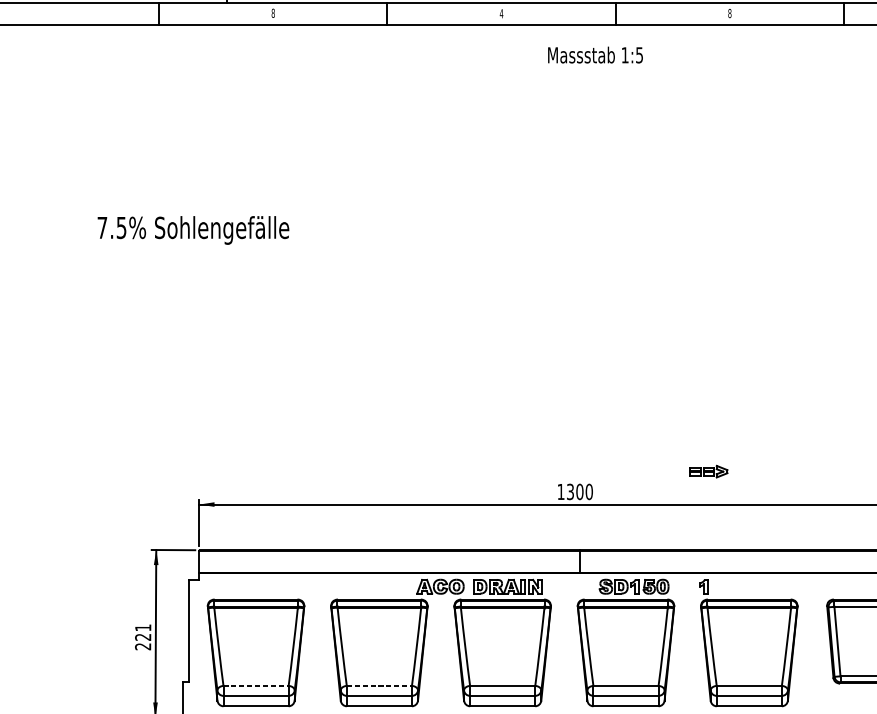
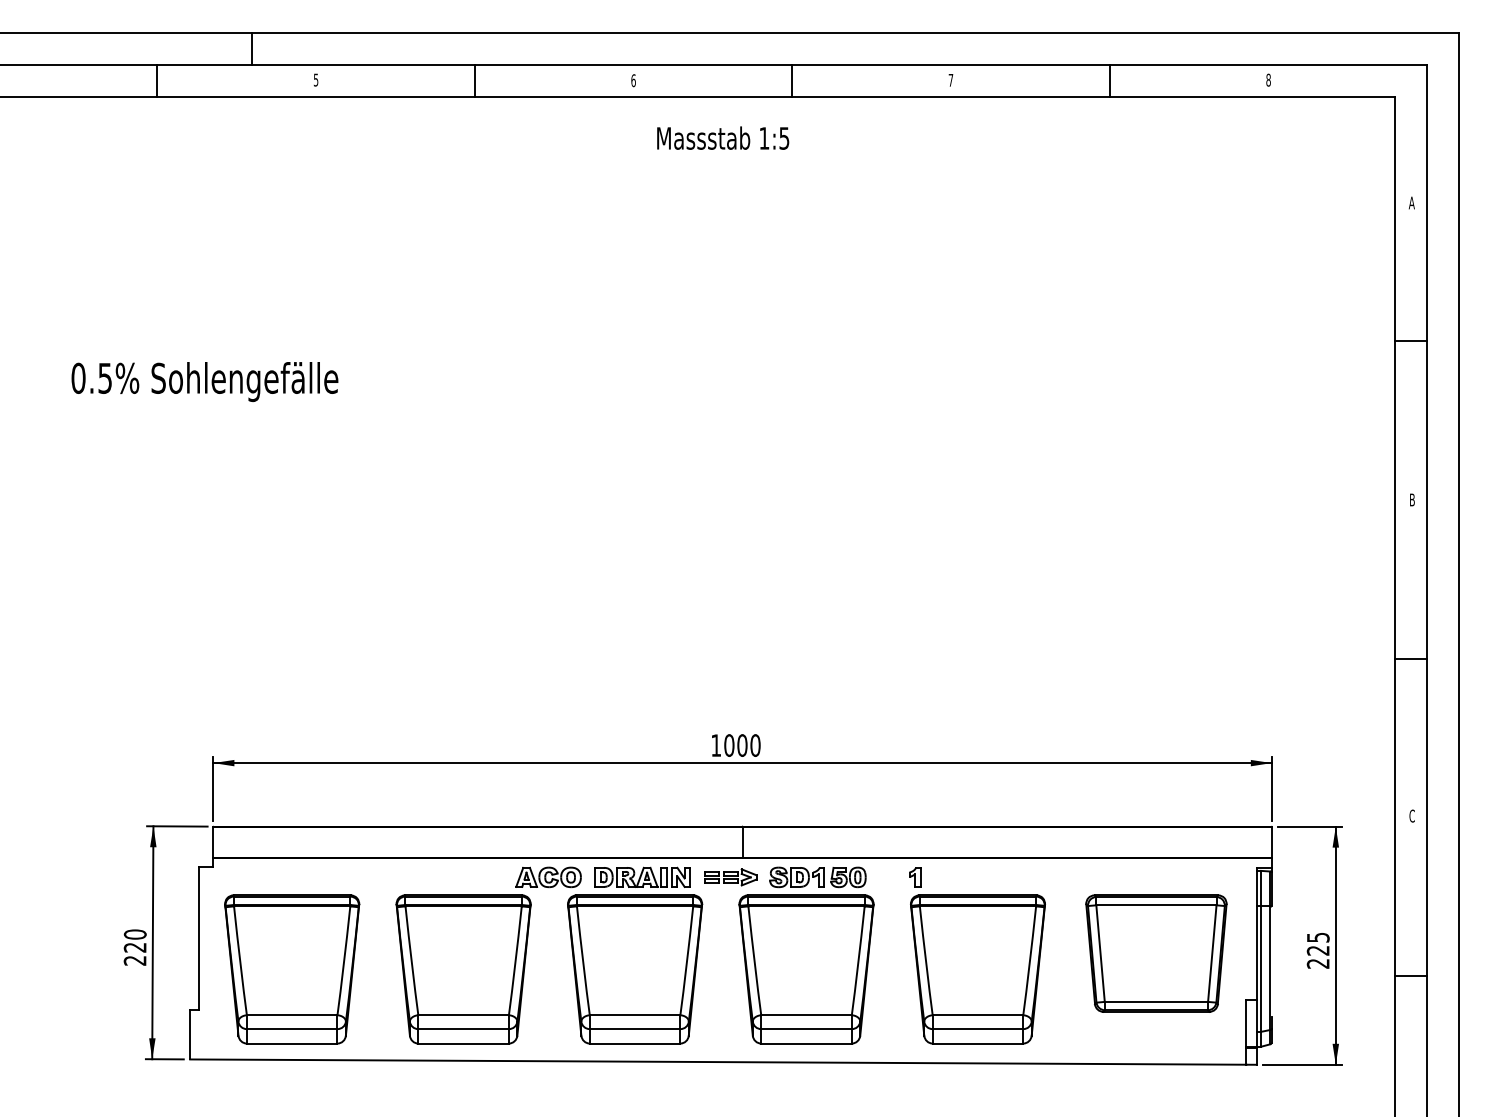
text: (272, 12) -> (315, 79), 8 -> 5
text: (729, 12) -> (950, 79), 8 -> 7
text: (501, 13) -> (633, 80), 4 -> 6
text: (595, 54) -> (723, 137), moved
text: (102, 227) -> (78, 377), 7.5% -> 0.5%
part: (708, 471) -> (730, 877), moved
text: (570, 491) -> (729, 745), 1300 -> 1000
text: (142, 627) -> (134, 934), 221 -> 220
line: (256, 686) -> (292, 1015), dashed -> solid
line: (380, 686) -> (464, 1015), dashed -> solid

